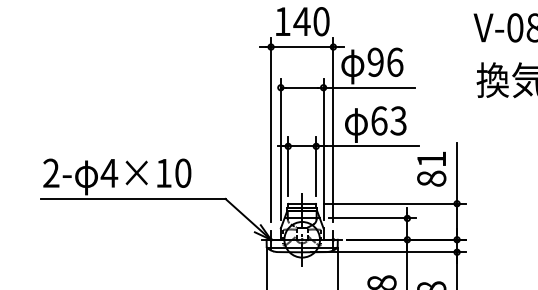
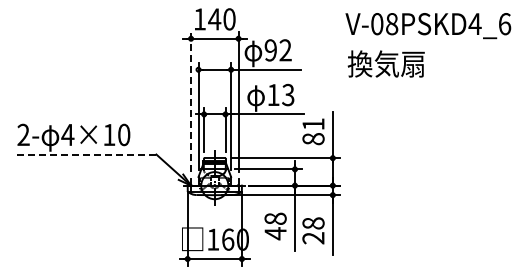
text: (394, 62) -> (285, 50), 96 -> 92
text: (379, 120) -> (273, 94), 63 -> 13
line: (271, 129) -> (191, 101), solid -> dashed
line: (132, 198) -> (85, 154), solid -> dashed

